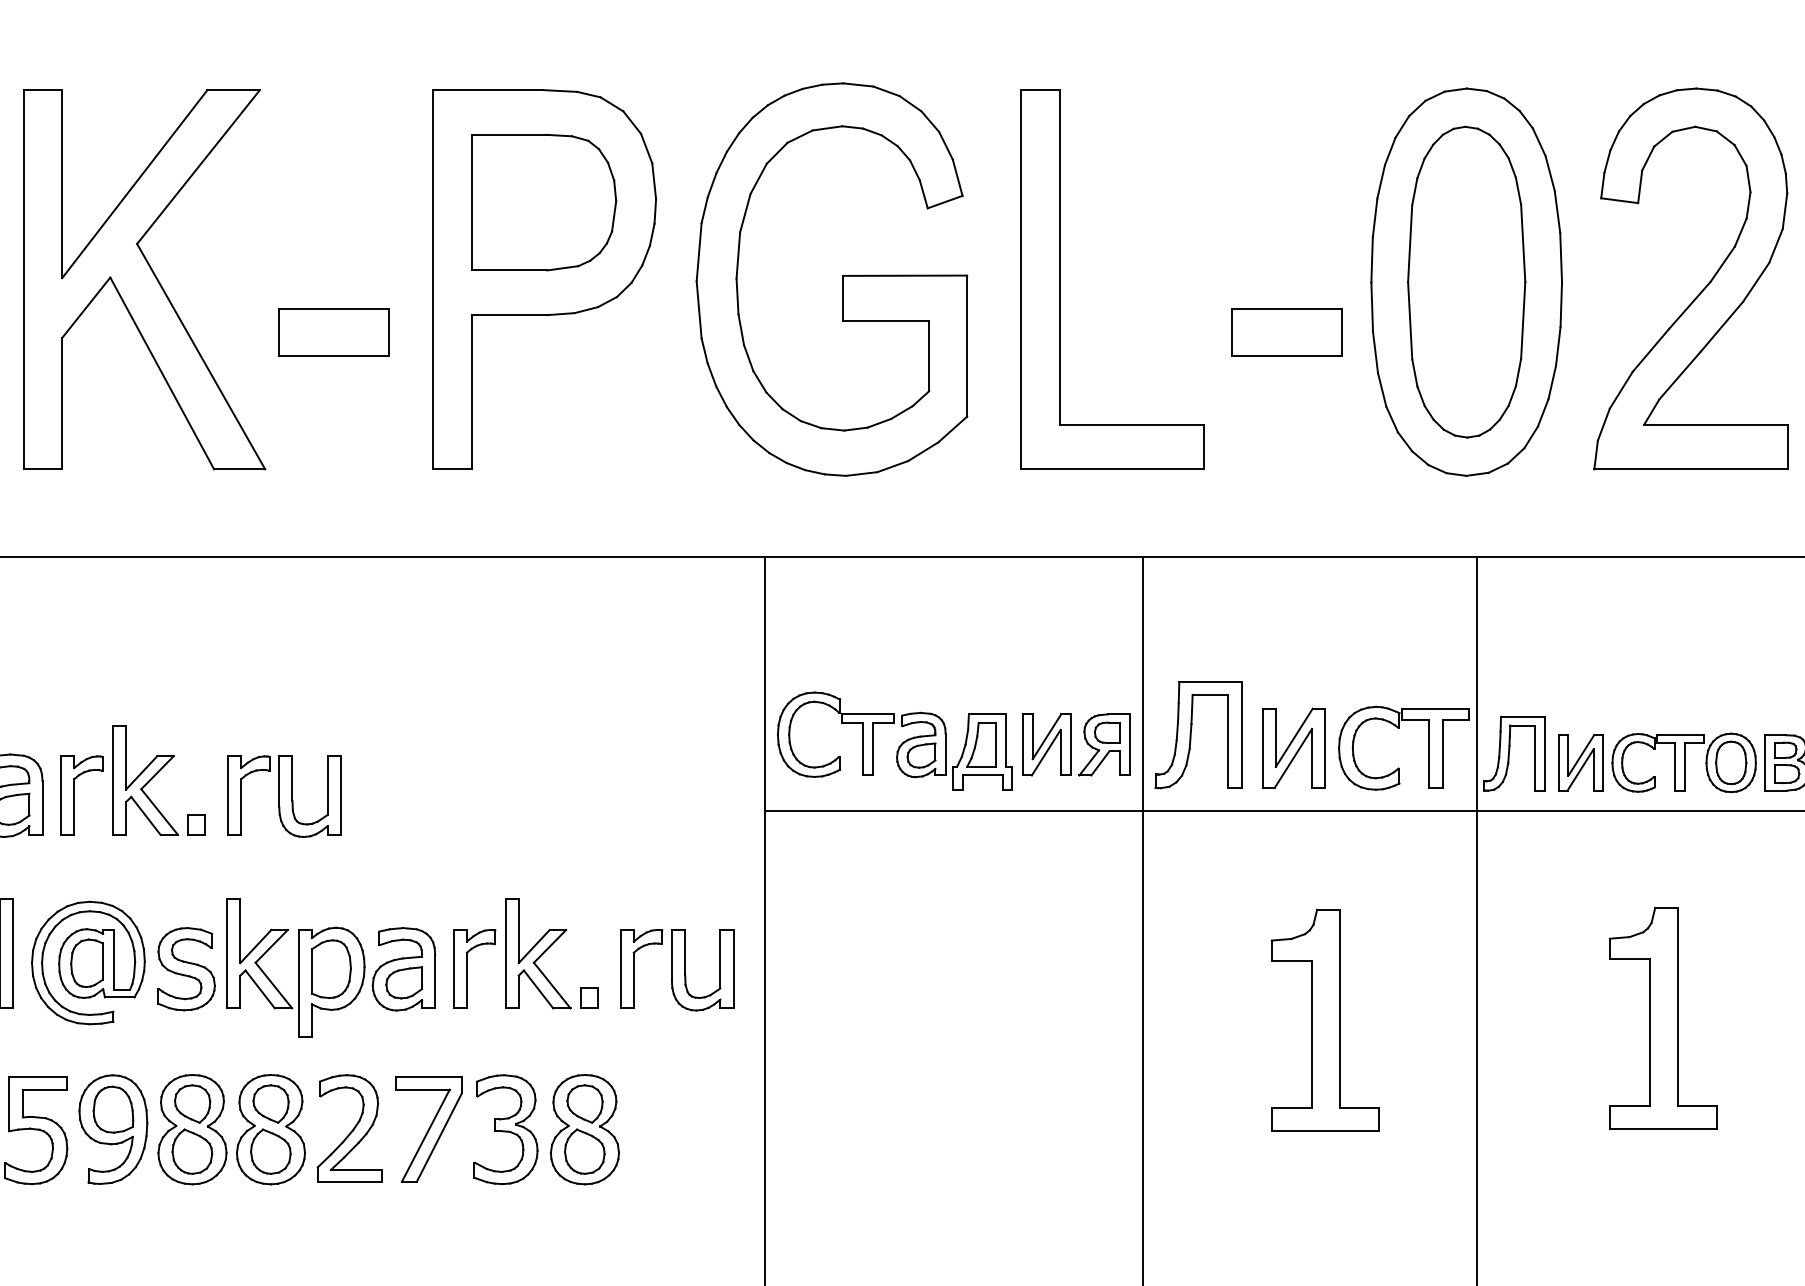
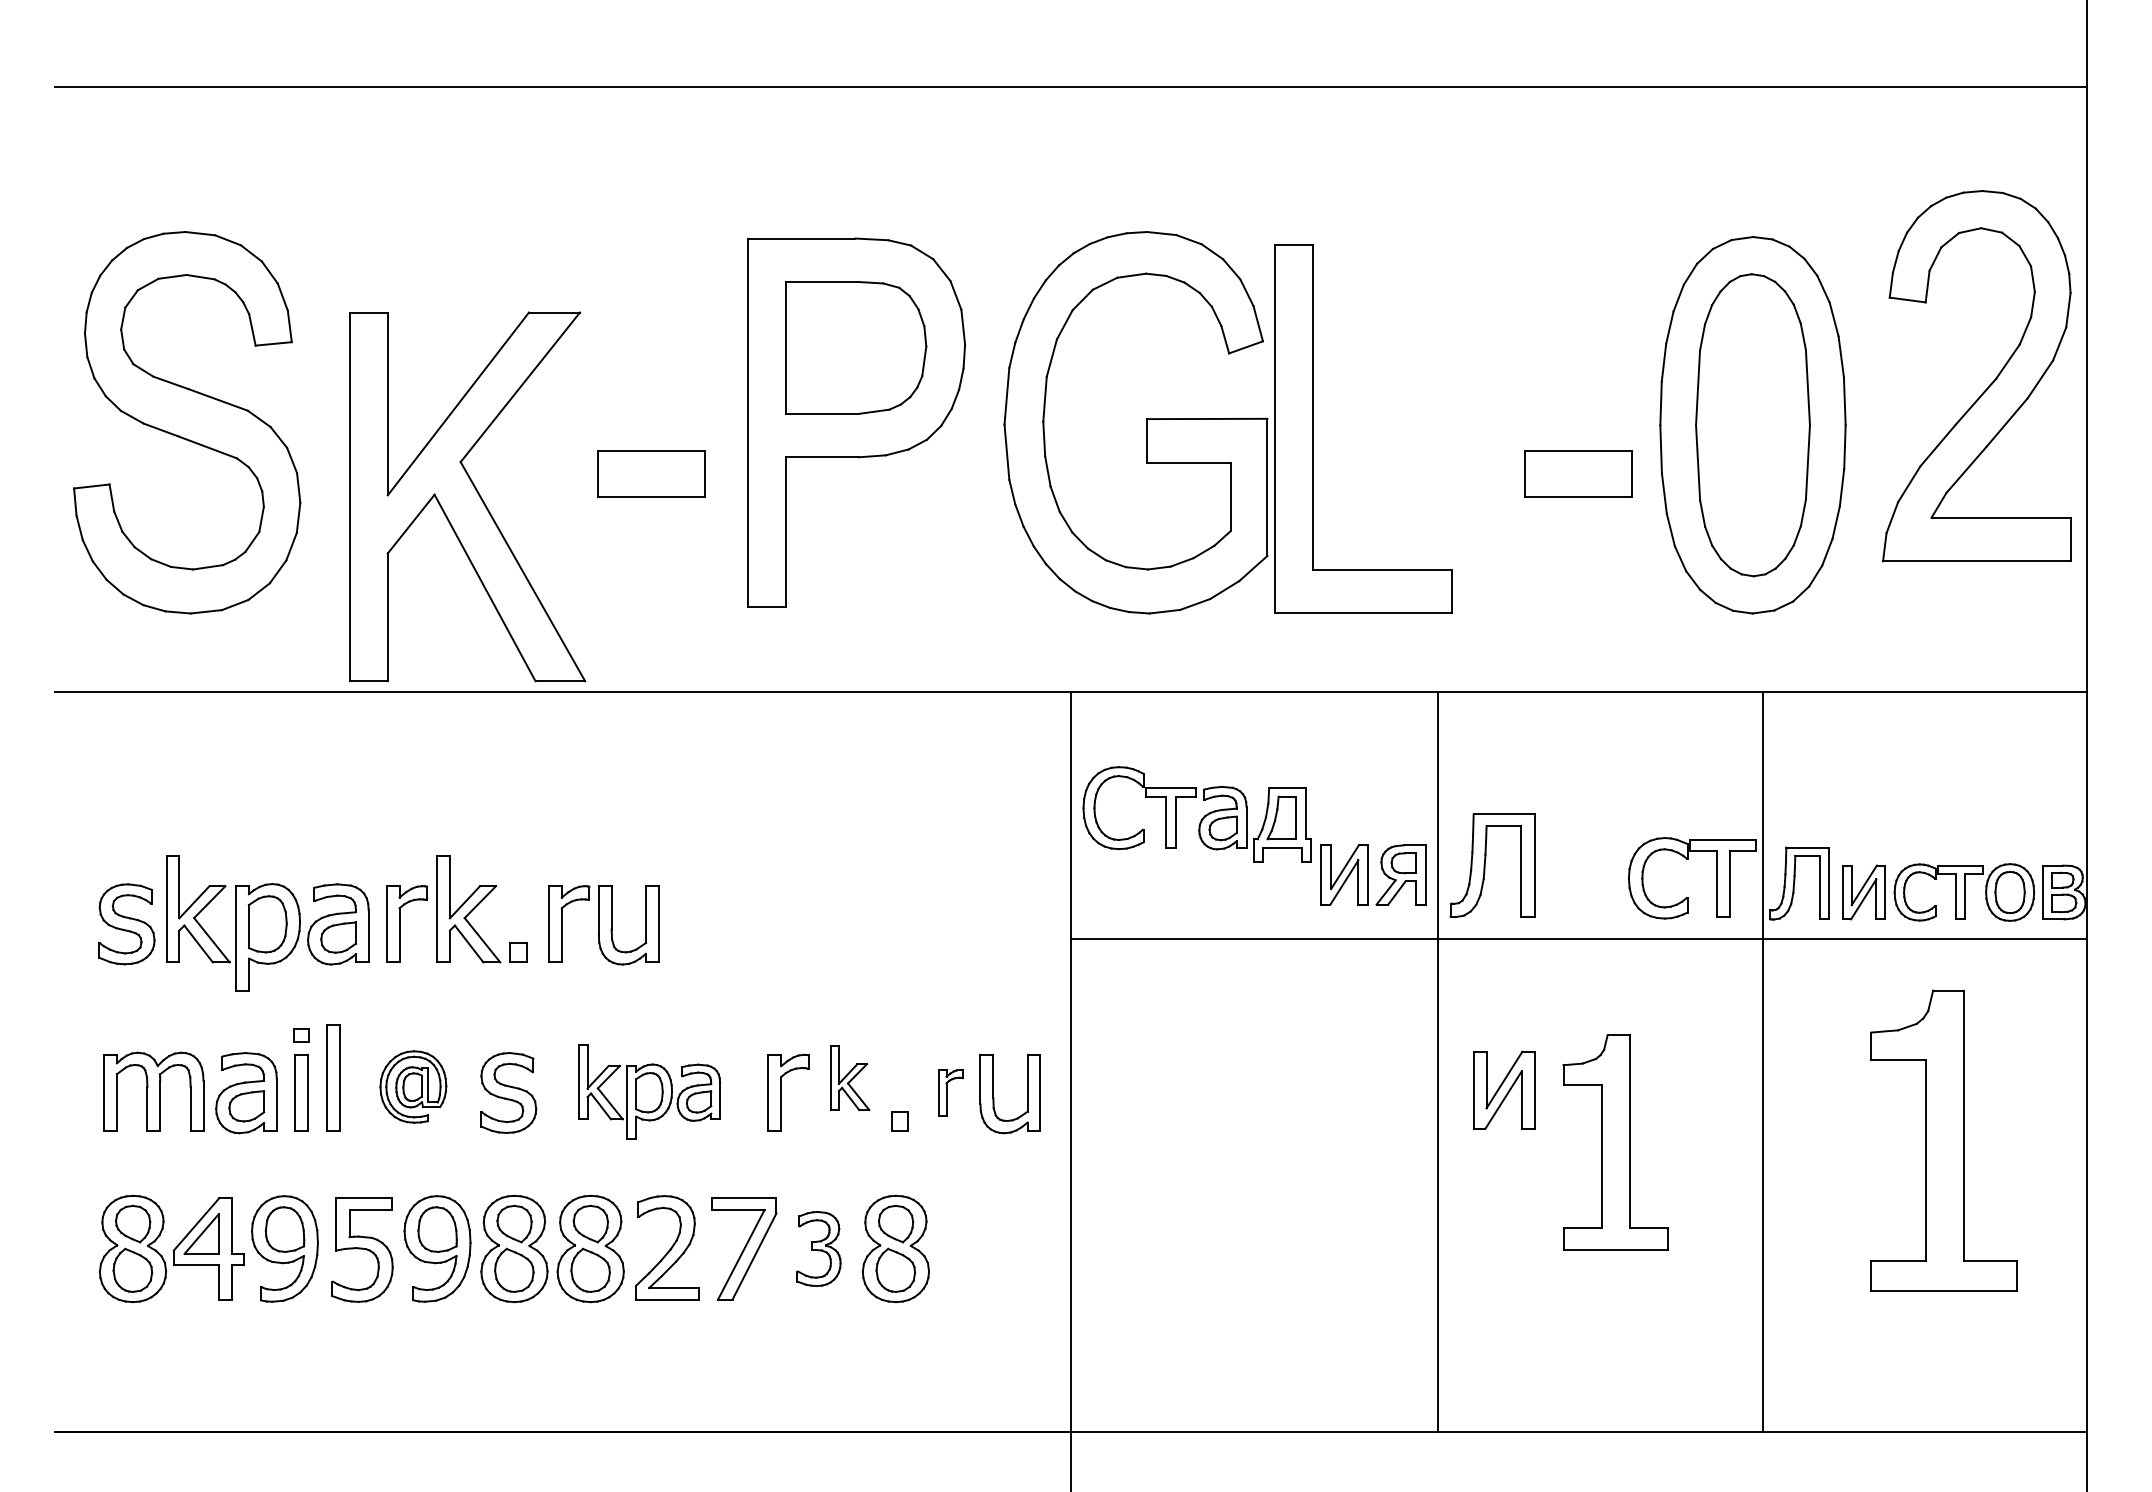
part: (144, 279) -> (467, 496), moved
part: (1060, 279) -> (1313, 428), moved
part: (1703, 287) -> (1989, 384), moved
part: (899, 745) -> (1201, 818), moved
part: (1294, 747) -> (1504, 1089), moved
part: (538, 954) -> (850, 1078), size x0.6
part: (88, 962) -> (413, 1086), size x0.6
part: (331, 967) -> (649, 1091), size x0.7
part: (641, 968) -> (950, 1092), size x0.6
part: (1662, 1018) -> (1943, 1140), size x1.4
part: (505, 1129) -> (818, 1248), size x0.7

